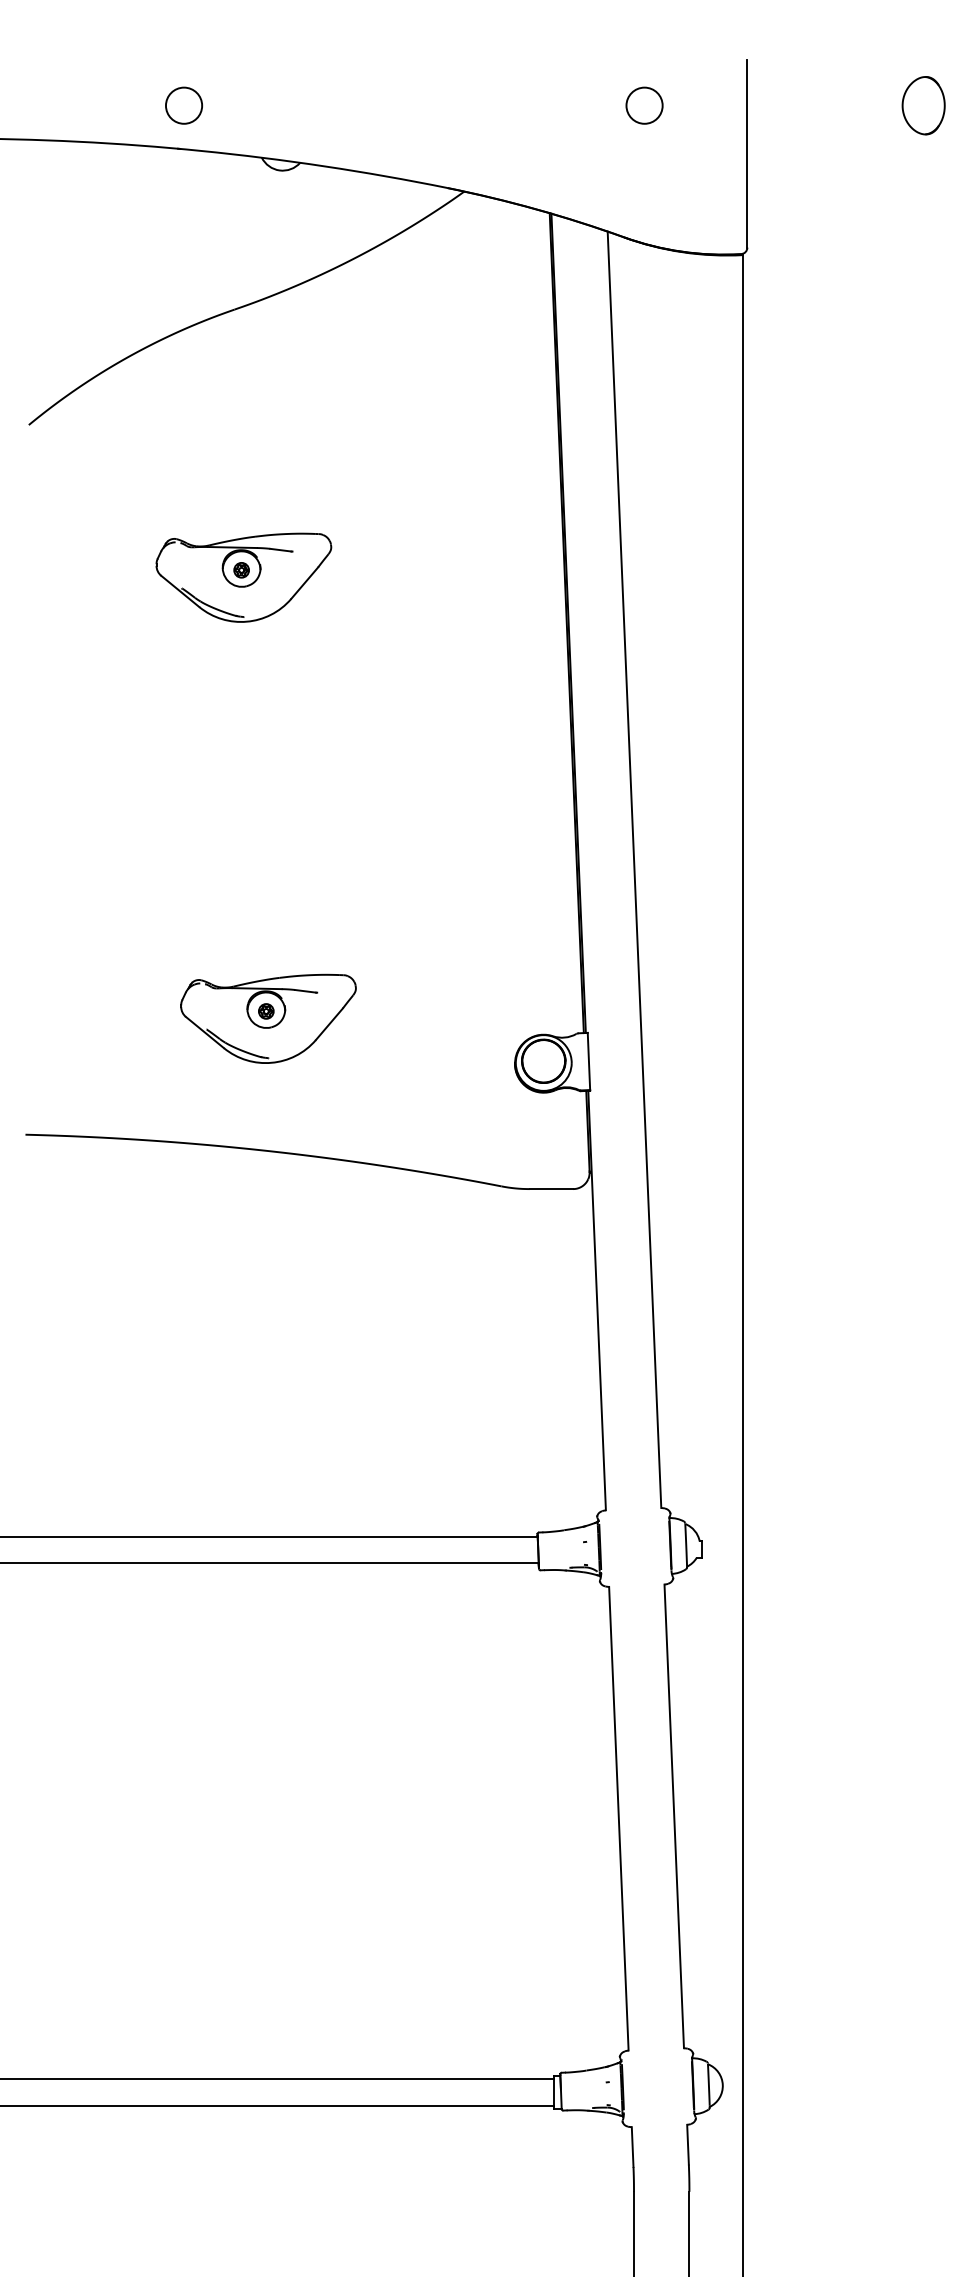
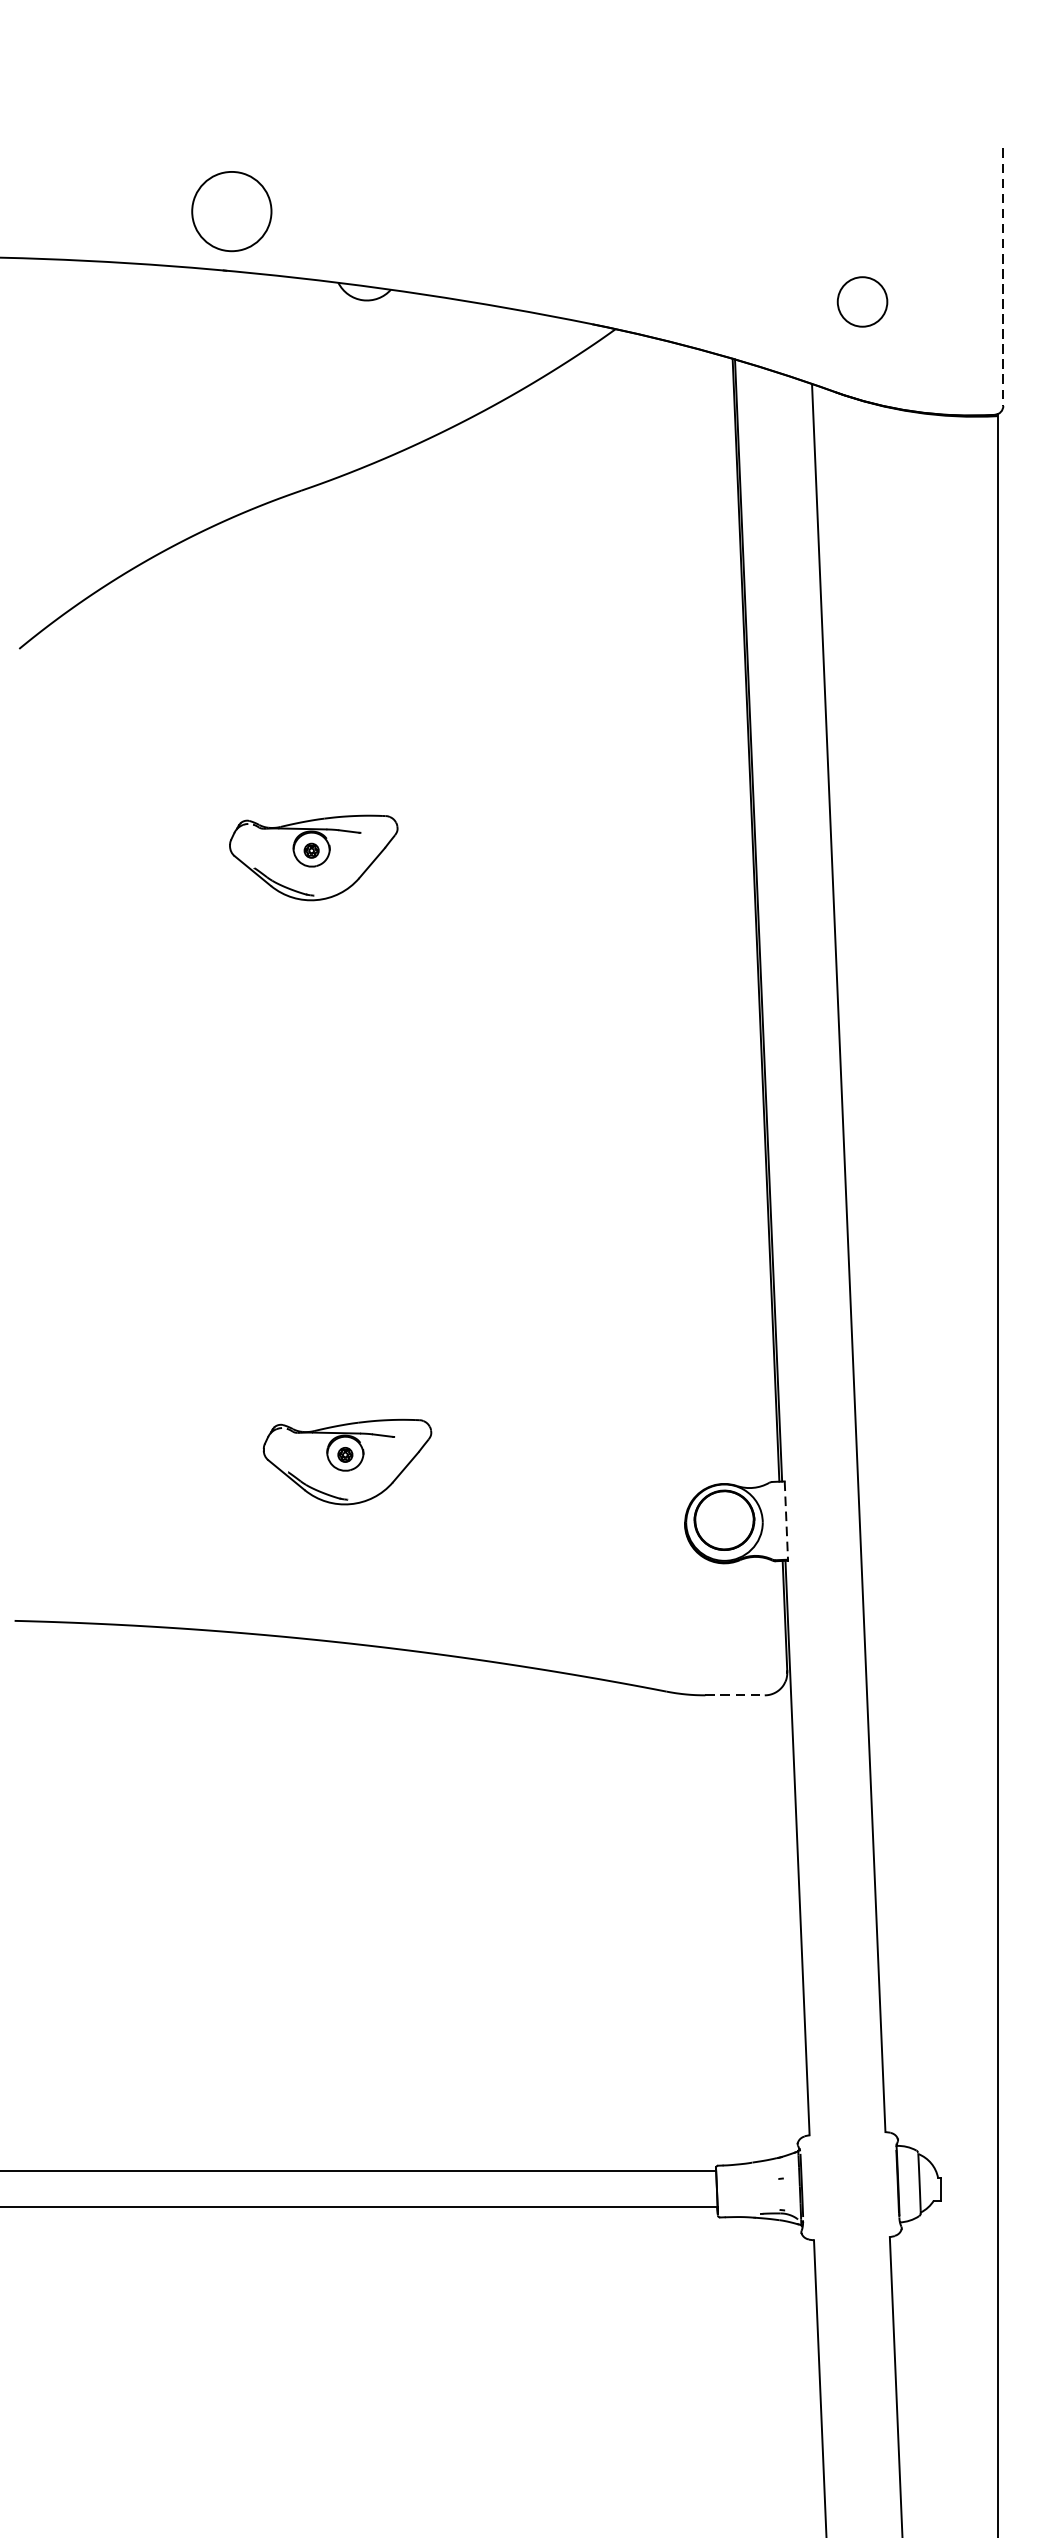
circle: (183, 105) -> (231, 211), size x1.6
circle: (644, 105) -> (862, 301), moved
line: (747, 153) -> (1003, 276), solid -> dashed
part: (243, 577) -> (313, 857), size x0.7
part: (268, 1018) -> (347, 1461), size x0.7
line: (588, 1061) -> (785, 1520), solid -> dashed
line: (551, 1189) -> (735, 1695), solid -> dashed

